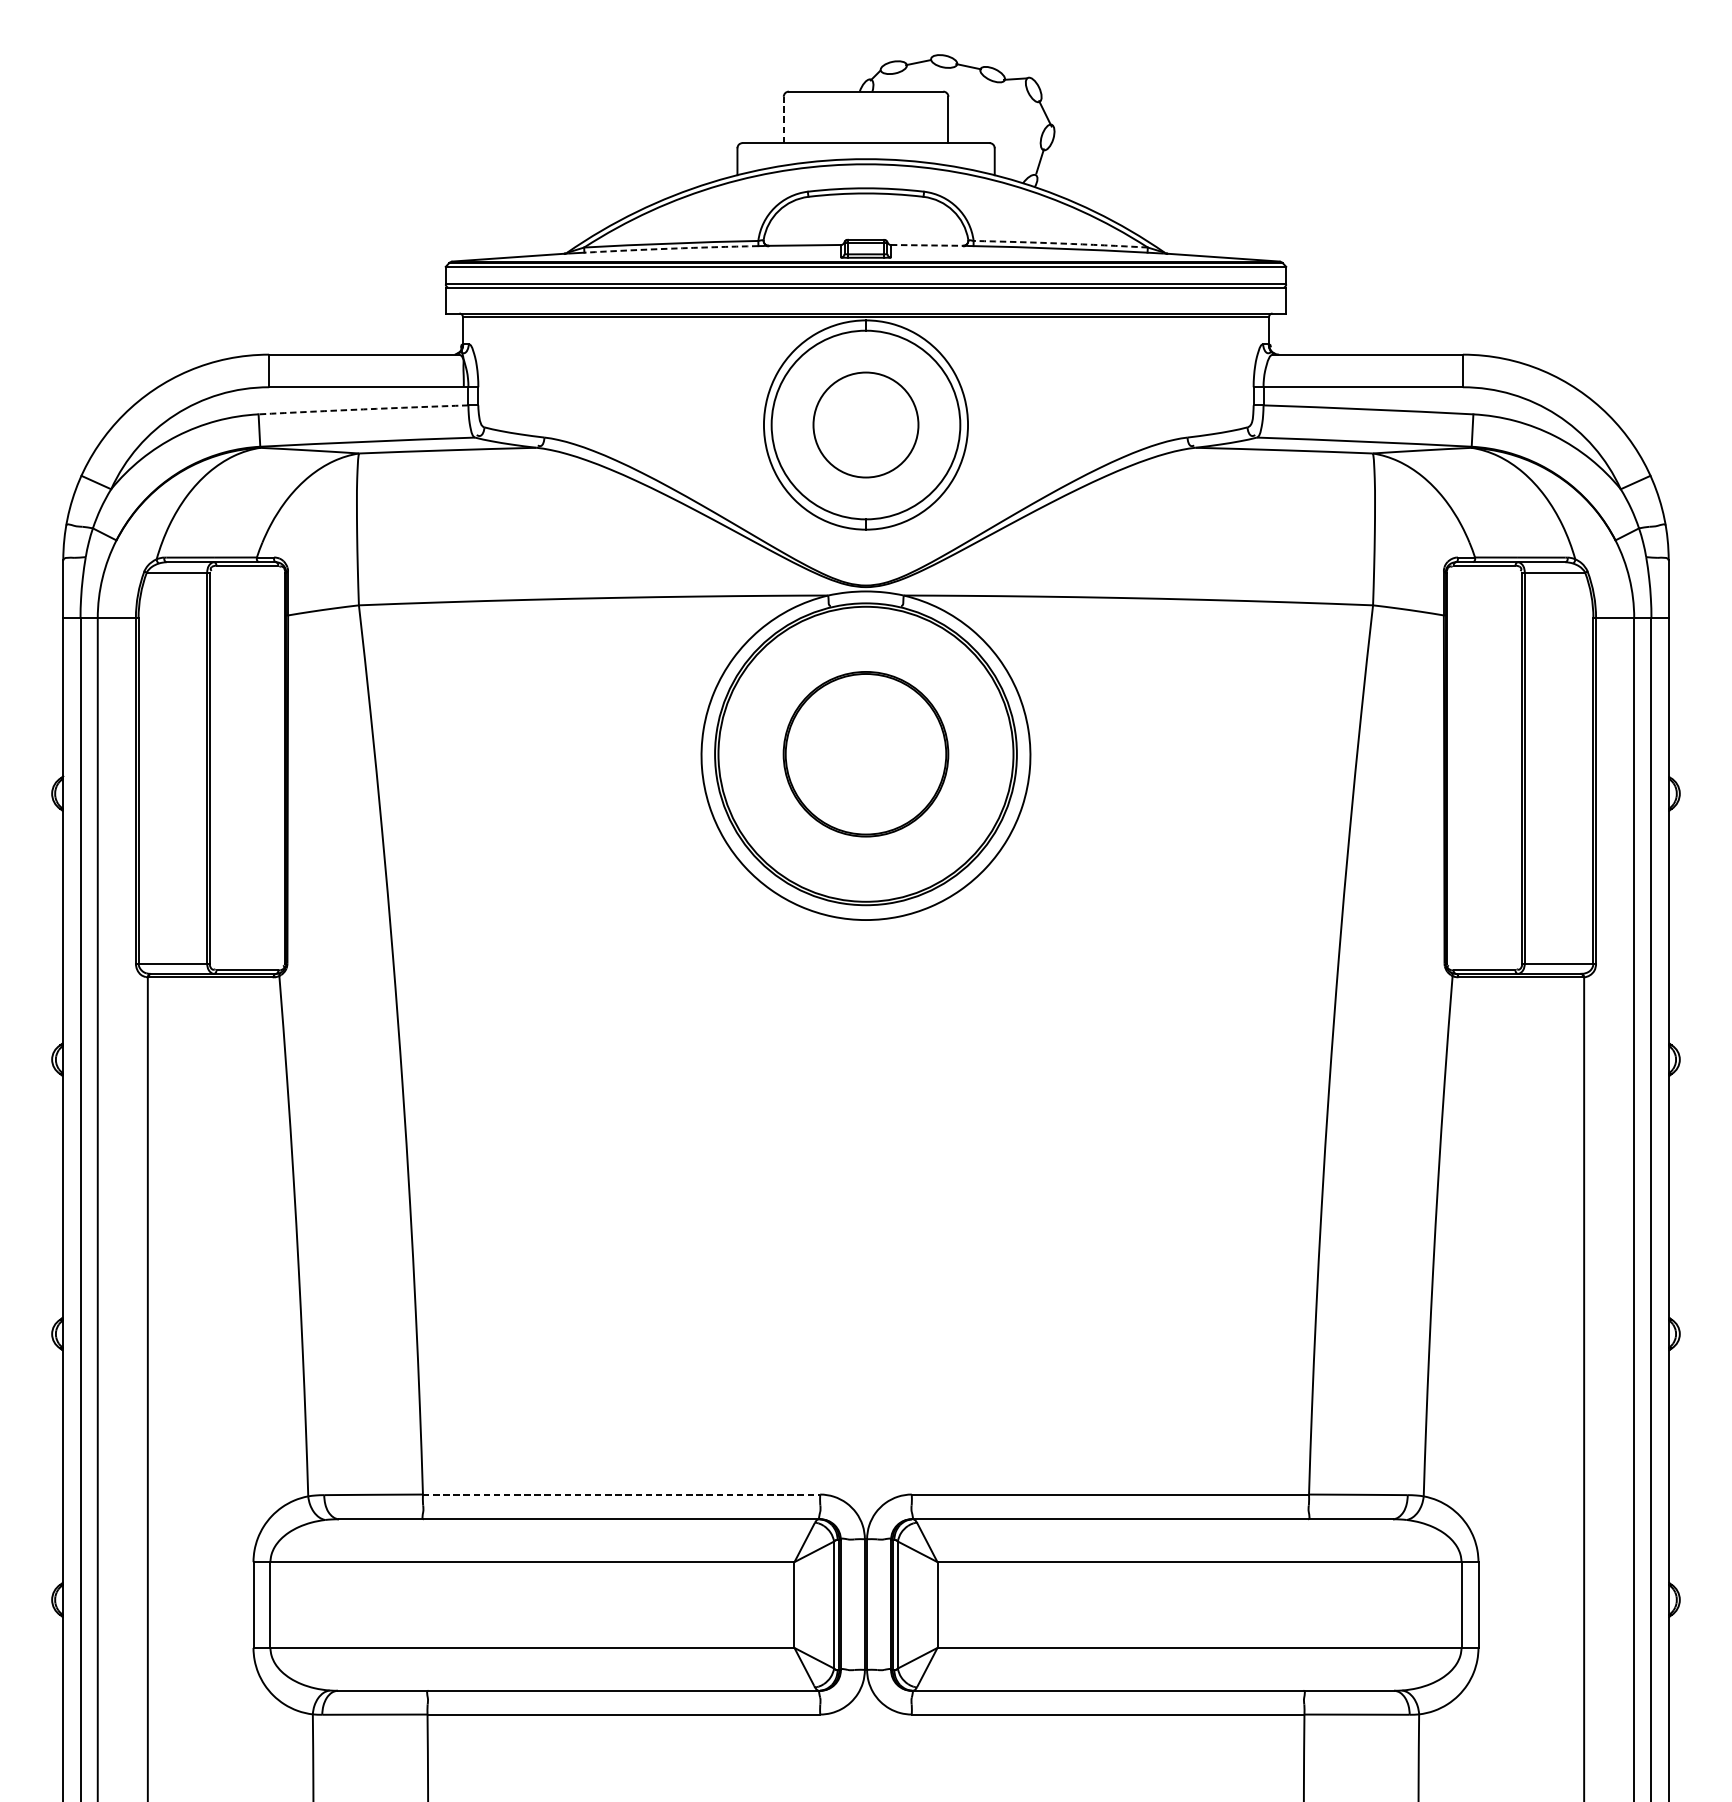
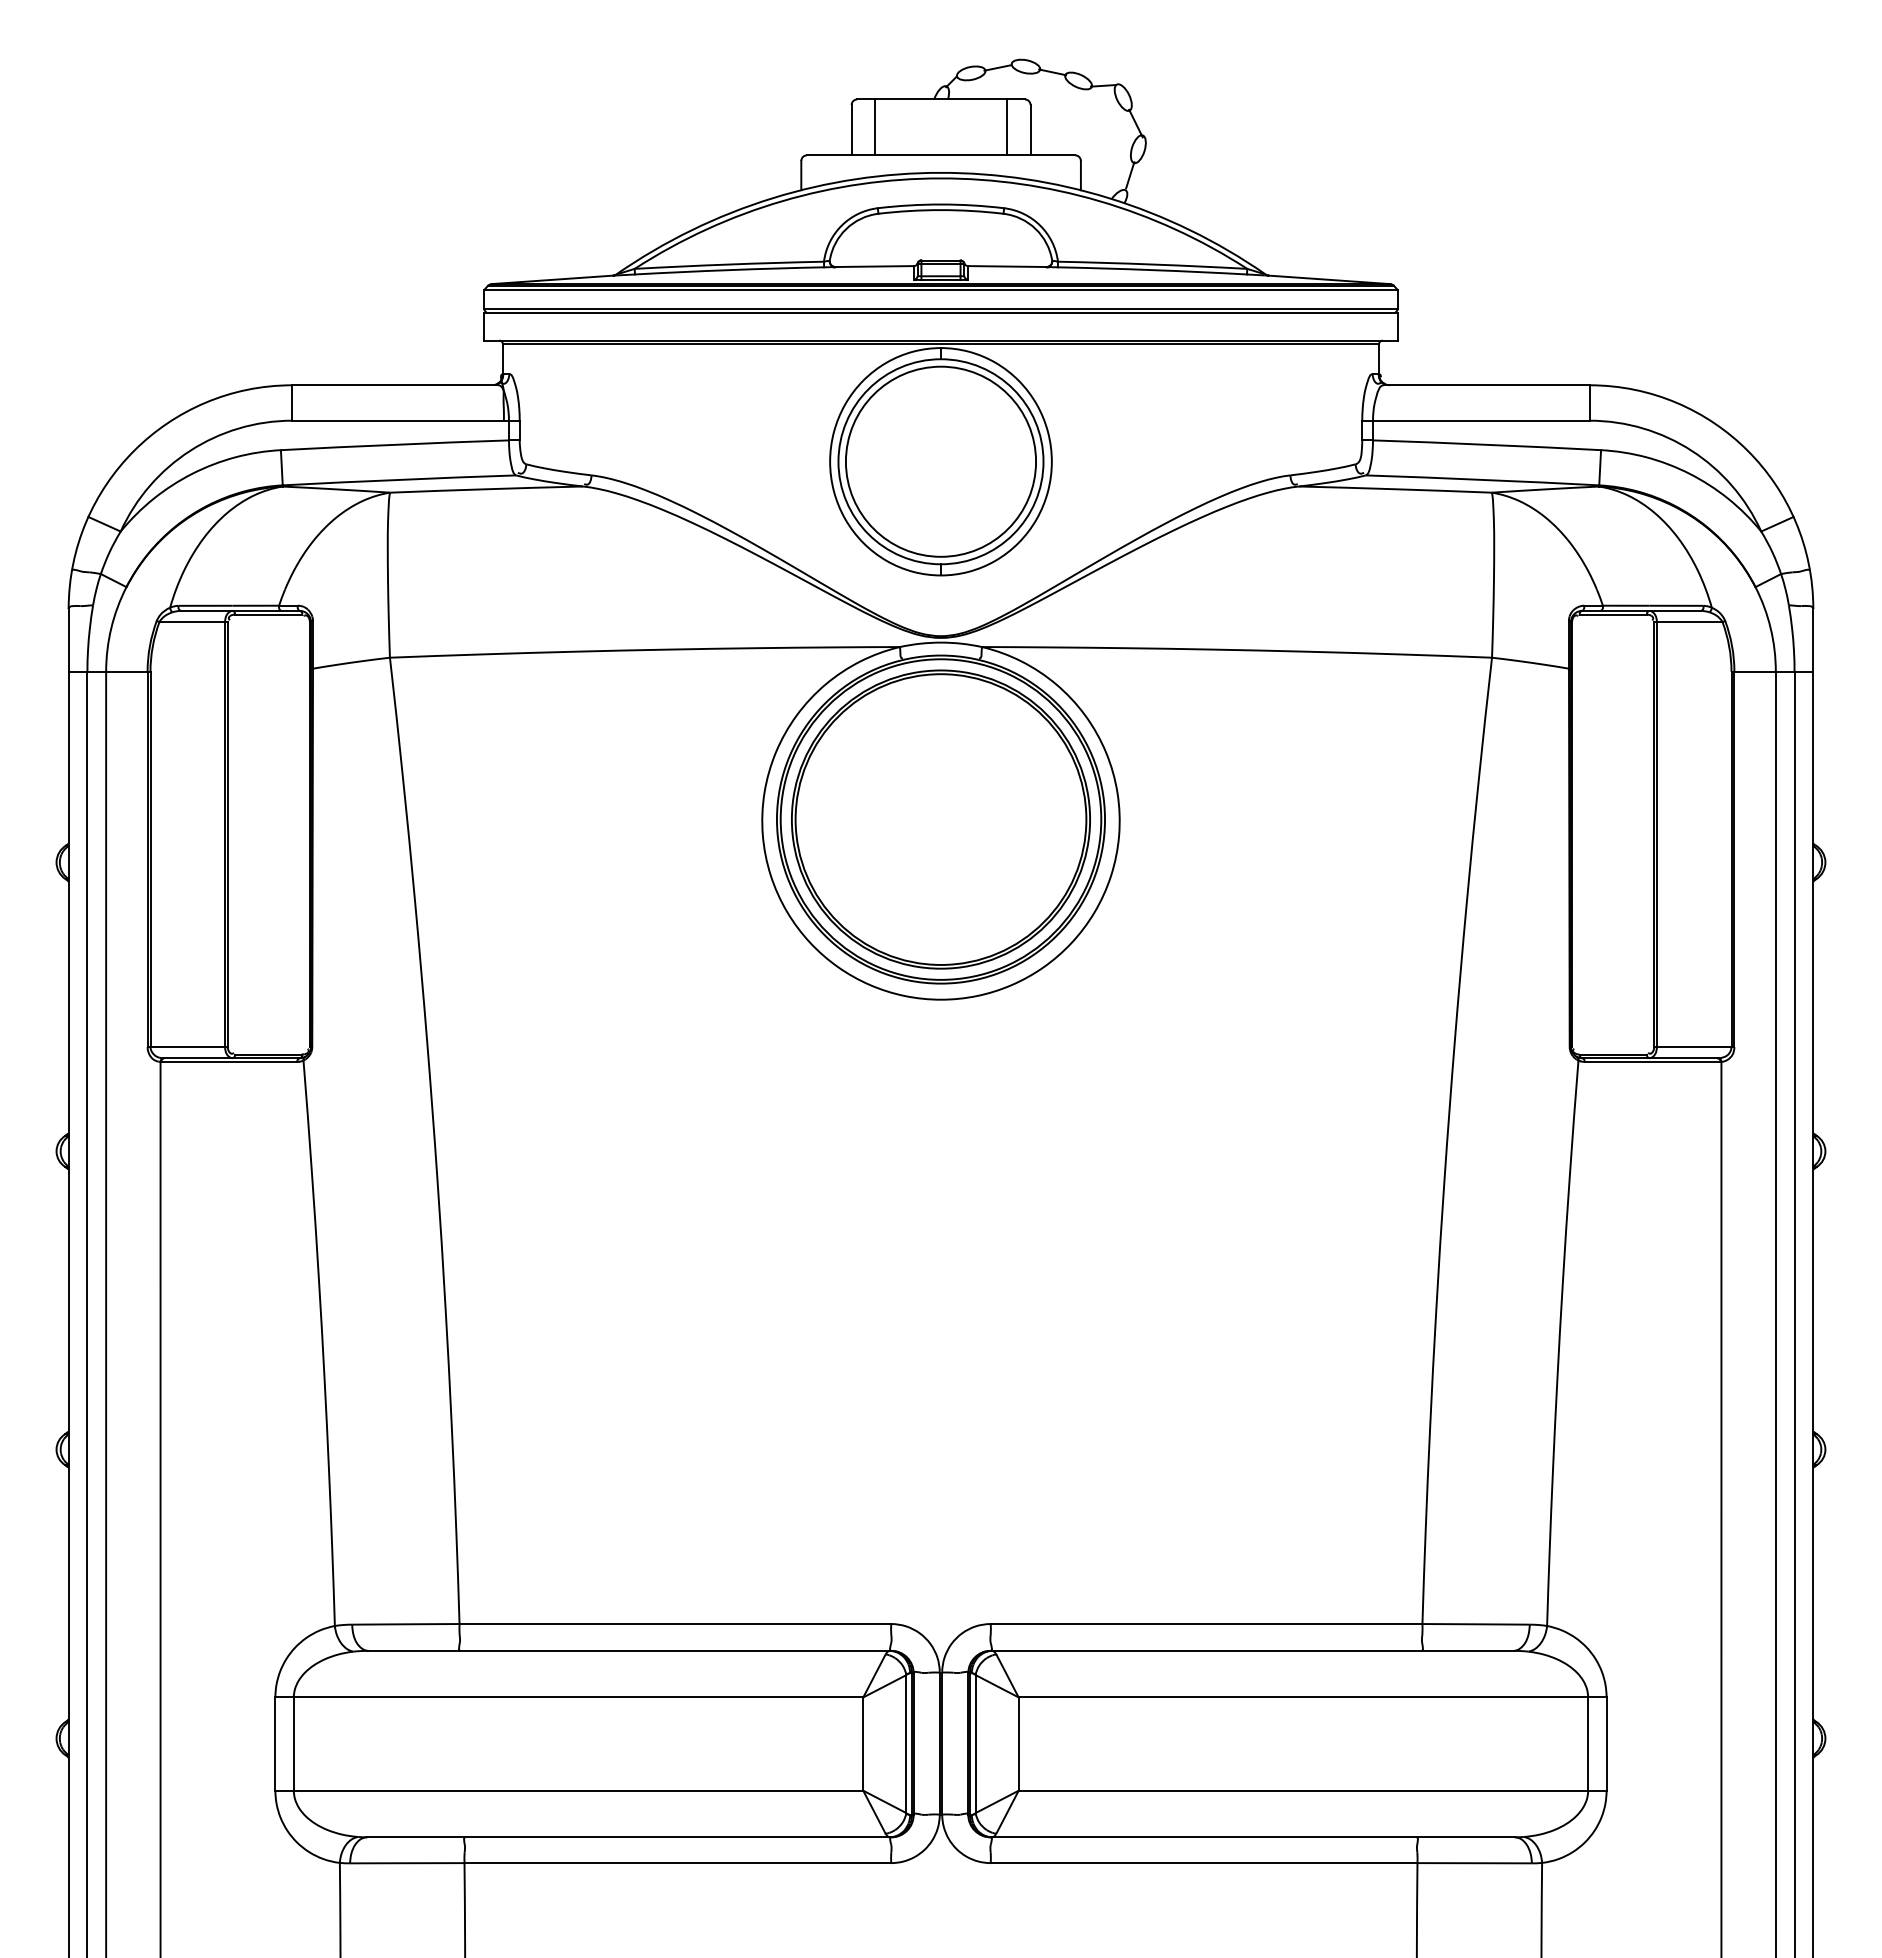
line: (805, 117) -> (875, 127), added
line: (927, 117) -> (1007, 127), added
line: (783, 119) -> (851, 129), dashed -> solid
arc: (1060, 243) -> (1152, 264), dashed -> solid
line: (927, 245) -> (1007, 266), dashed -> solid
arc: (671, 249) -> (729, 270), dashed -> solid
arc: (363, 409) -> (394, 444), dashed -> solid
circle: (865, 424) -> (940, 461), size x1.67
part: (865, 754) -> (940, 819), size x1.67
line: (621, 1494) -> (675, 1624), dashed -> solid

